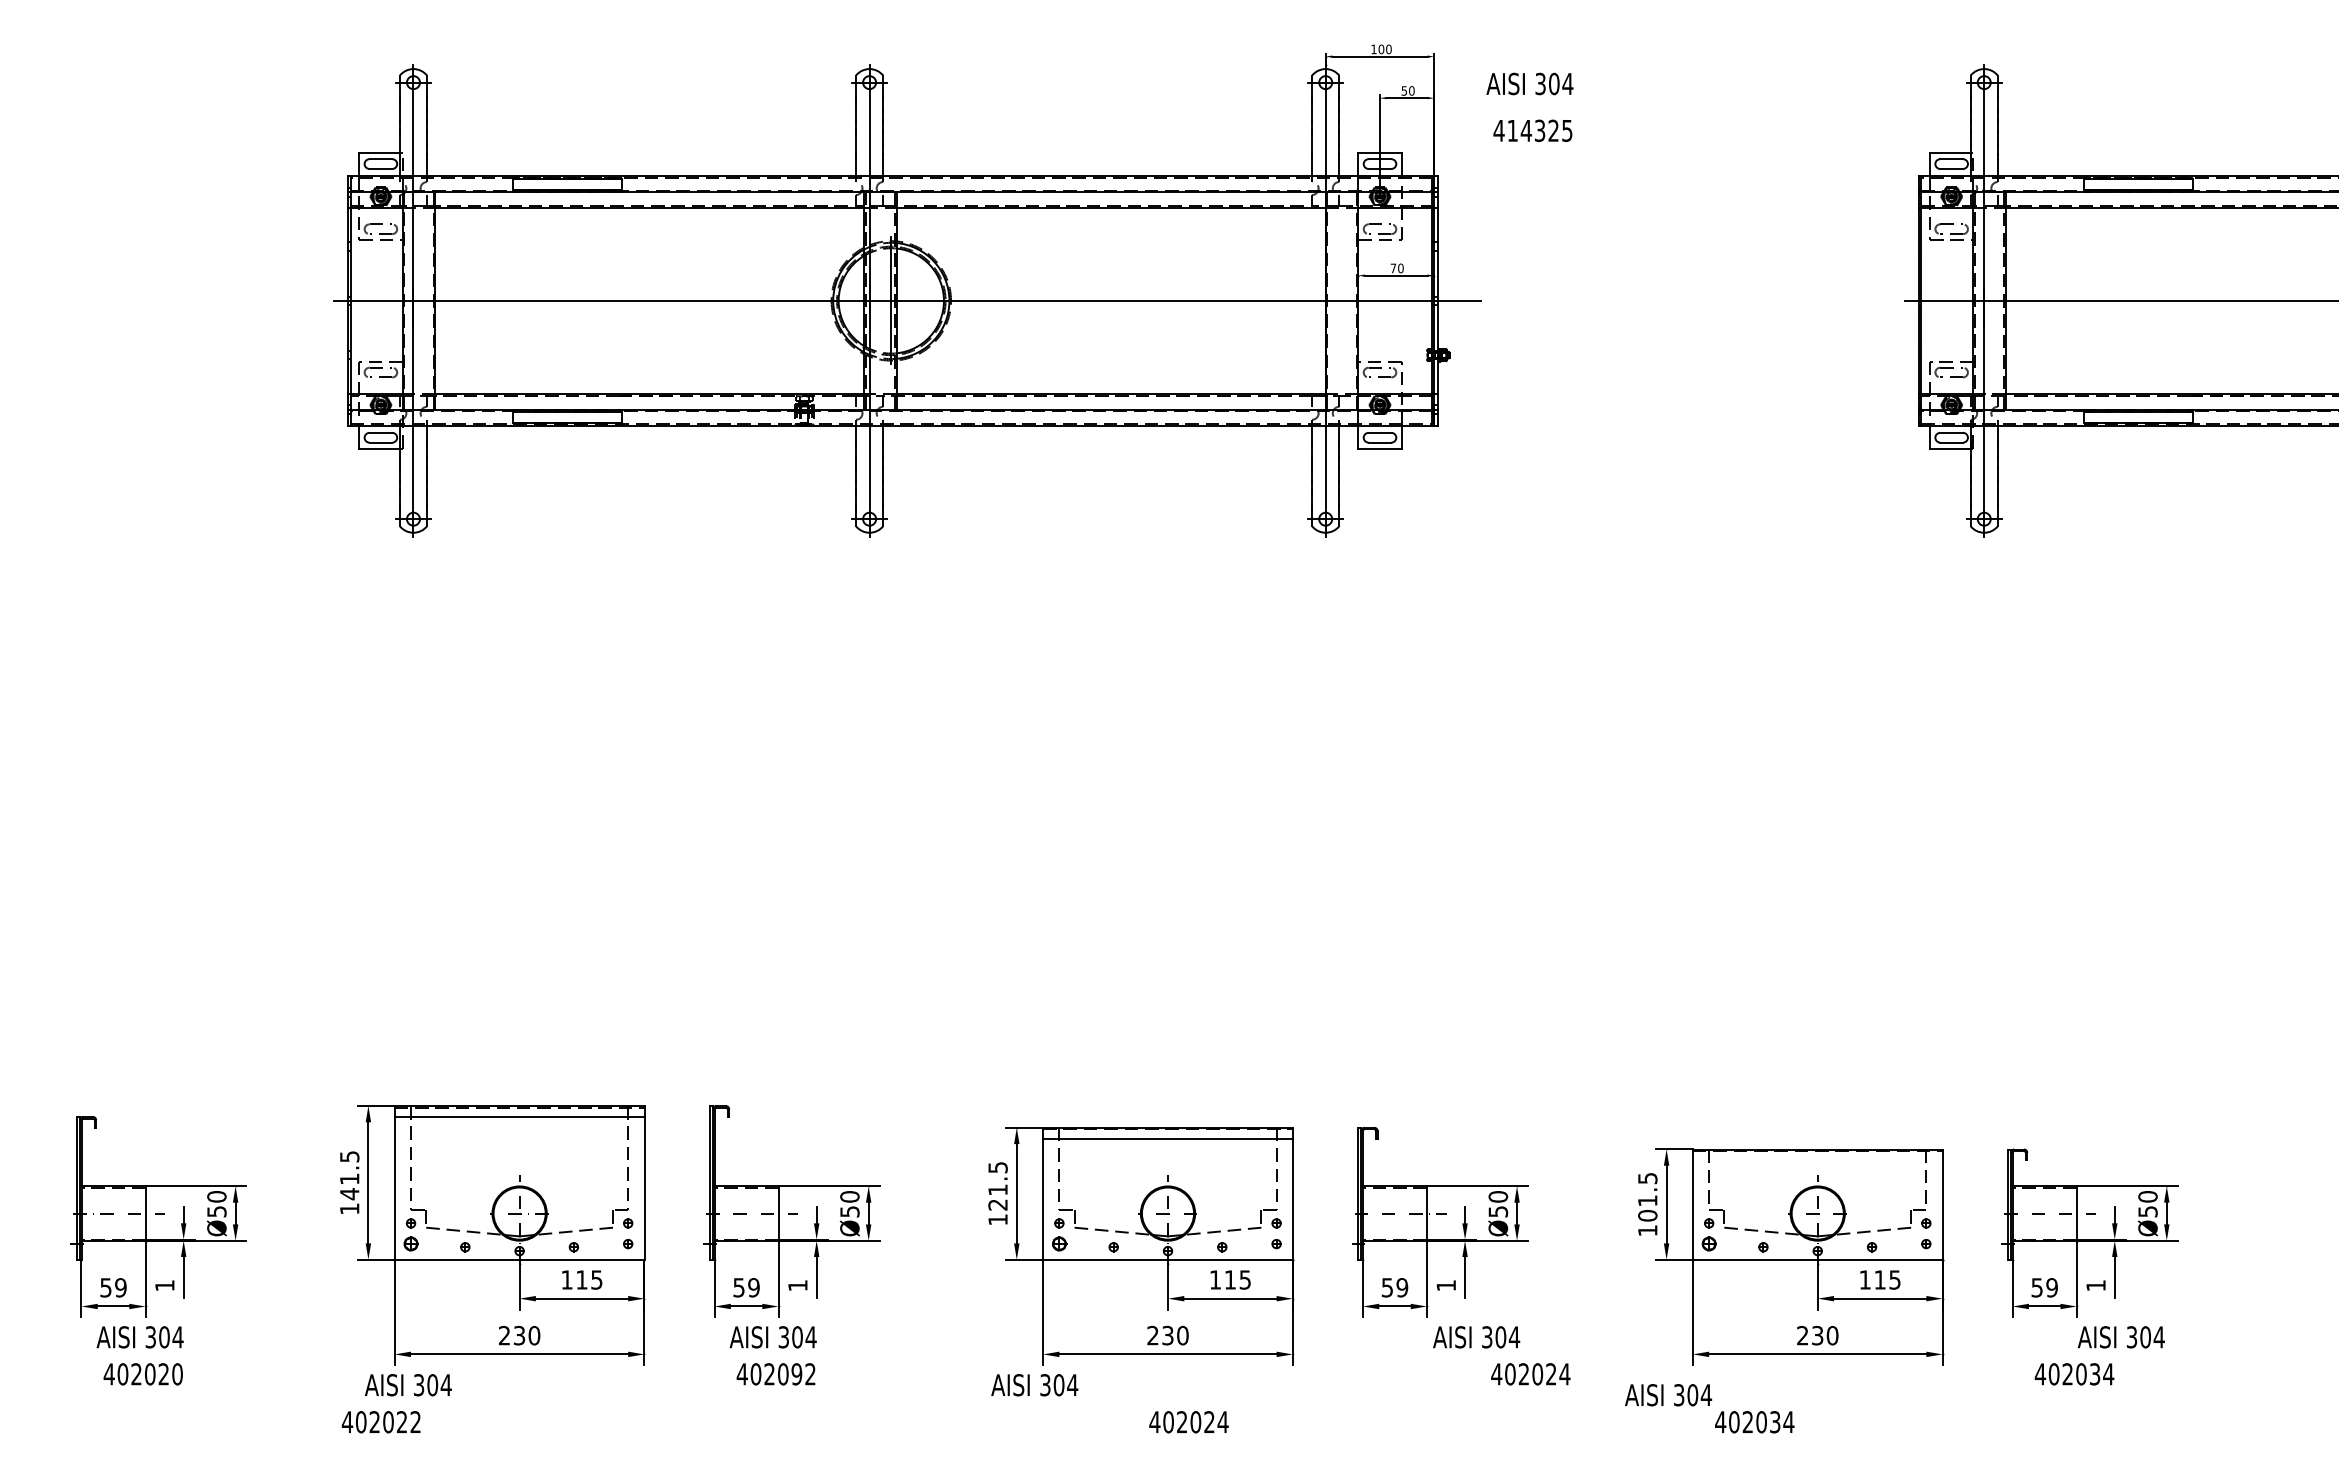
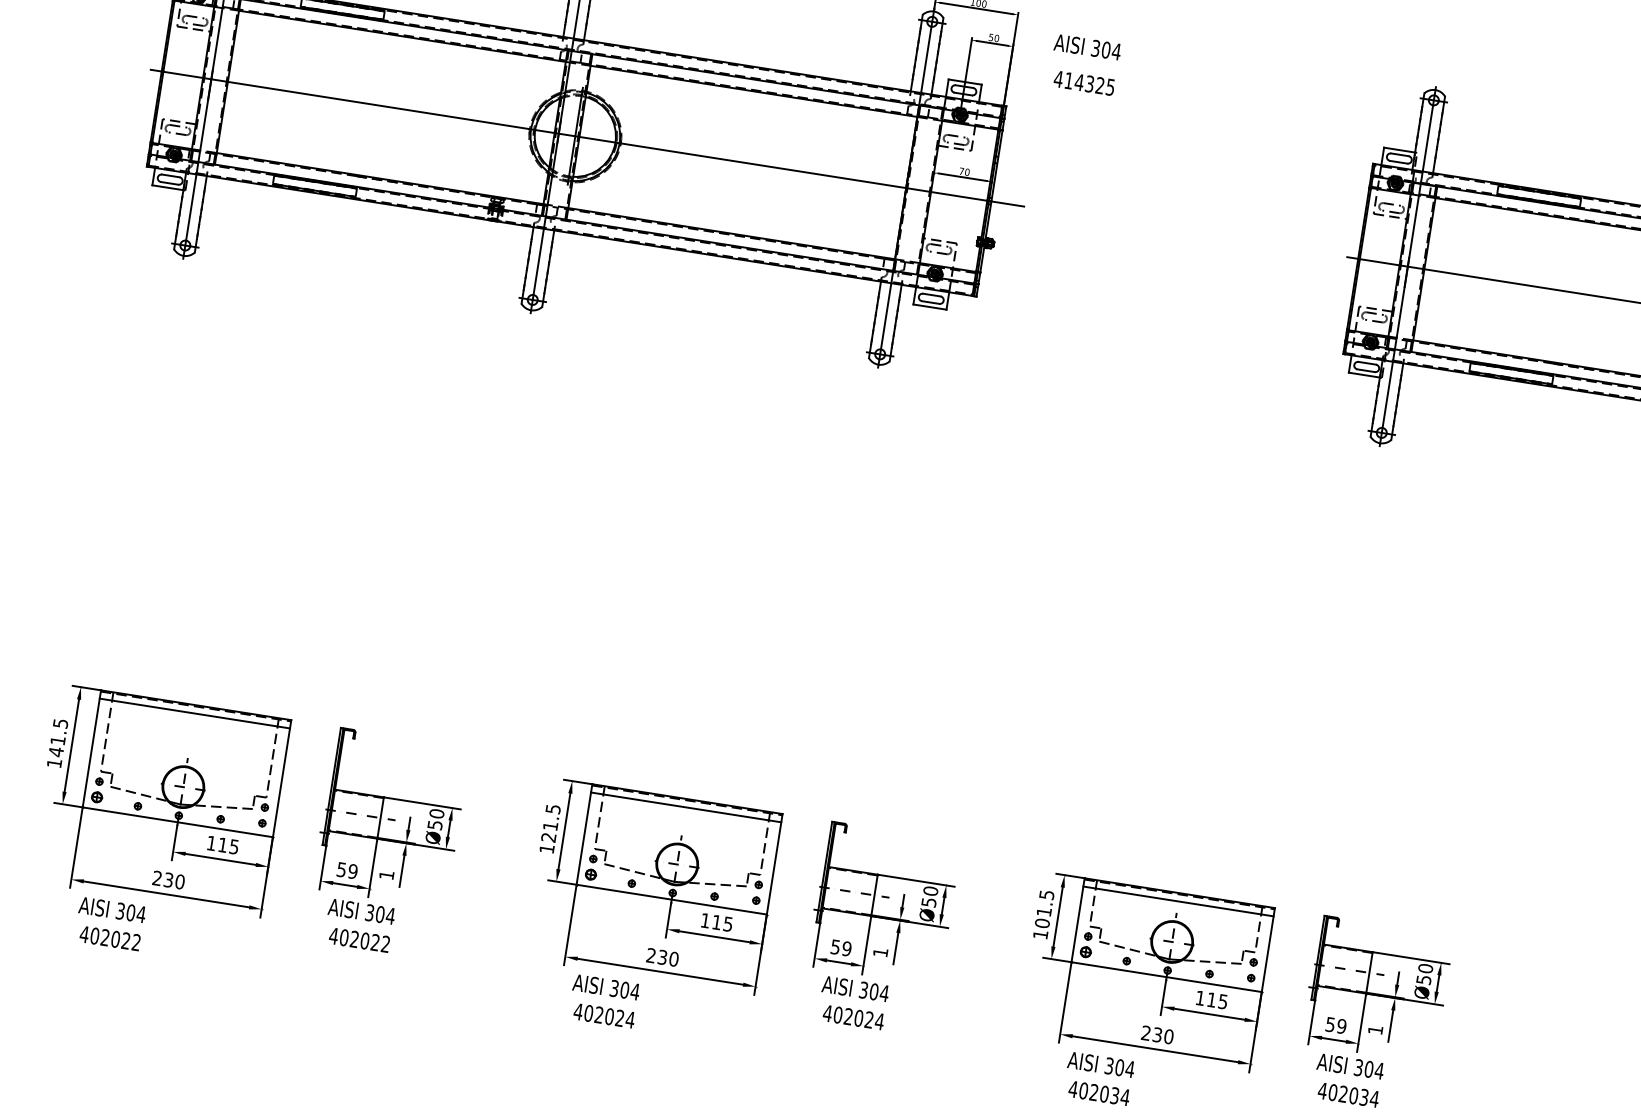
line: (1817, 1160) -> (1178, 901), added
text: (1476, 1337) -> (855, 989), moved
text: (2120, 1337) -> (1349, 1066), moved
text: (796, 1374) -> (375, 942), 402092 -> 402022
text: (1530, 1374) -> (853, 1017), moved
text: (408, 1385) -> (112, 910), moved
text: (1034, 1385) -> (606, 987), moved
text: (1668, 1395) -> (1101, 1065), moved
text: (380, 1422) -> (109, 938), moved
text: (1188, 1422) -> (603, 1016), moved

